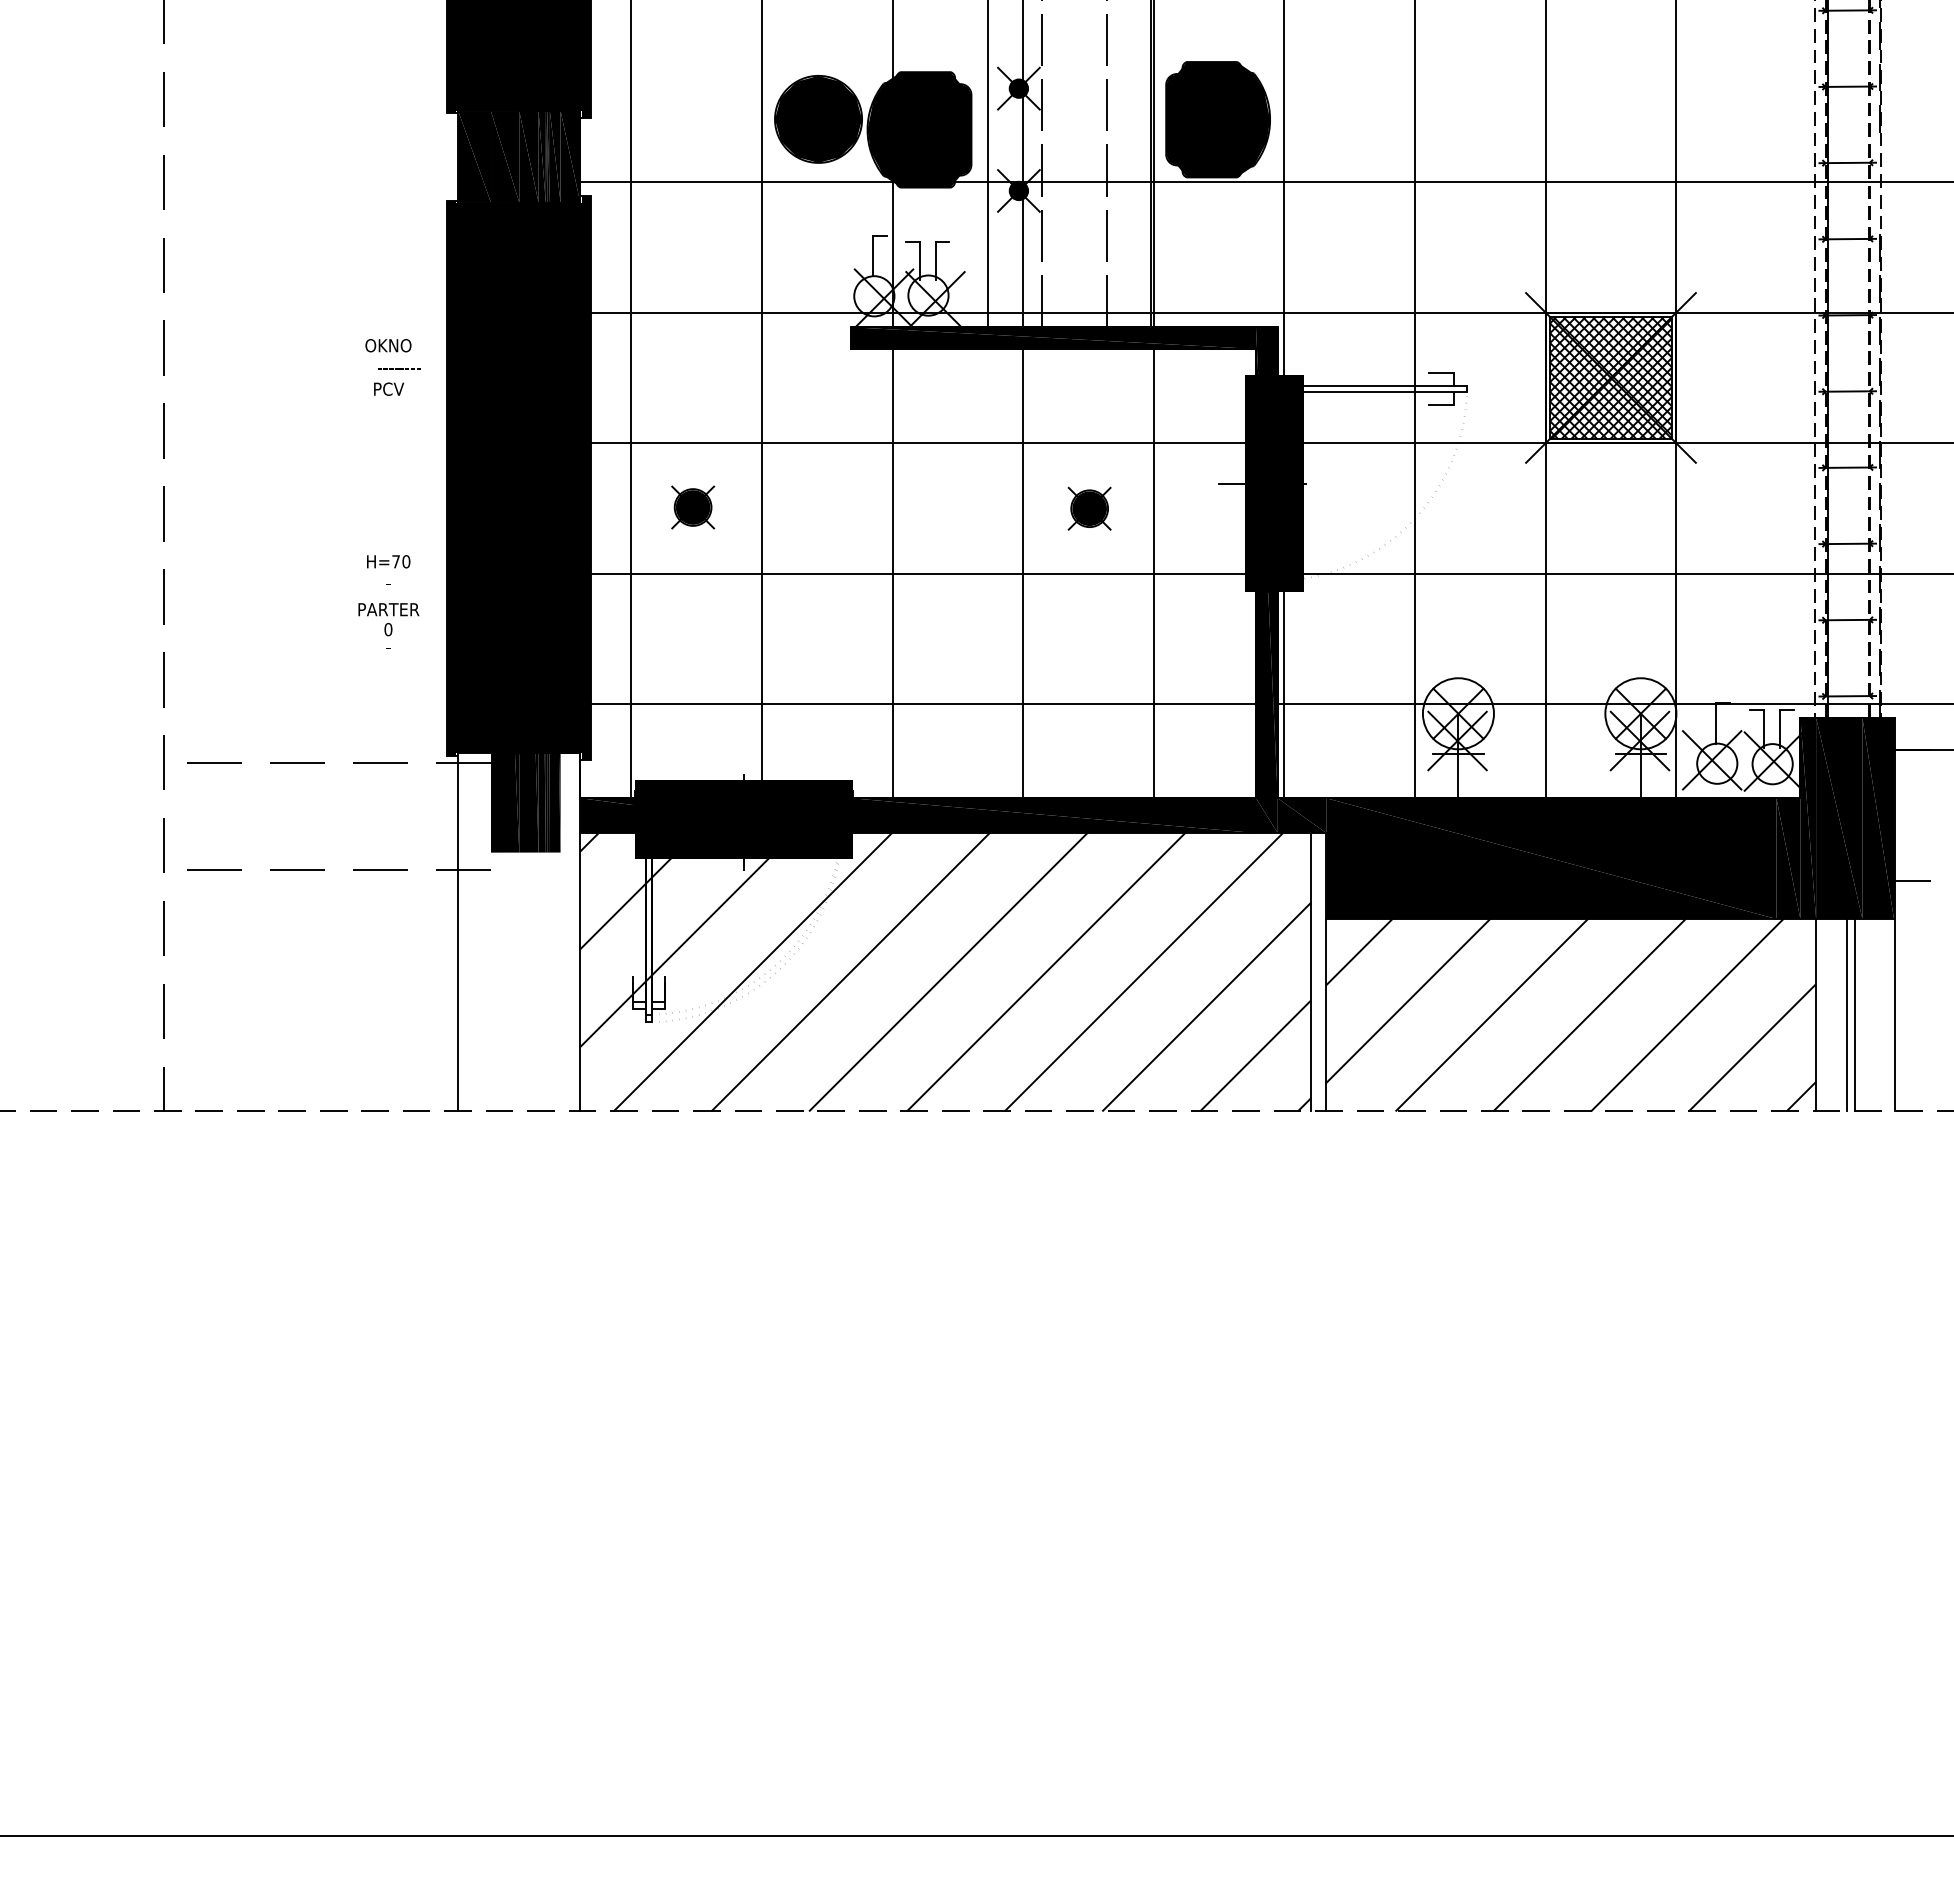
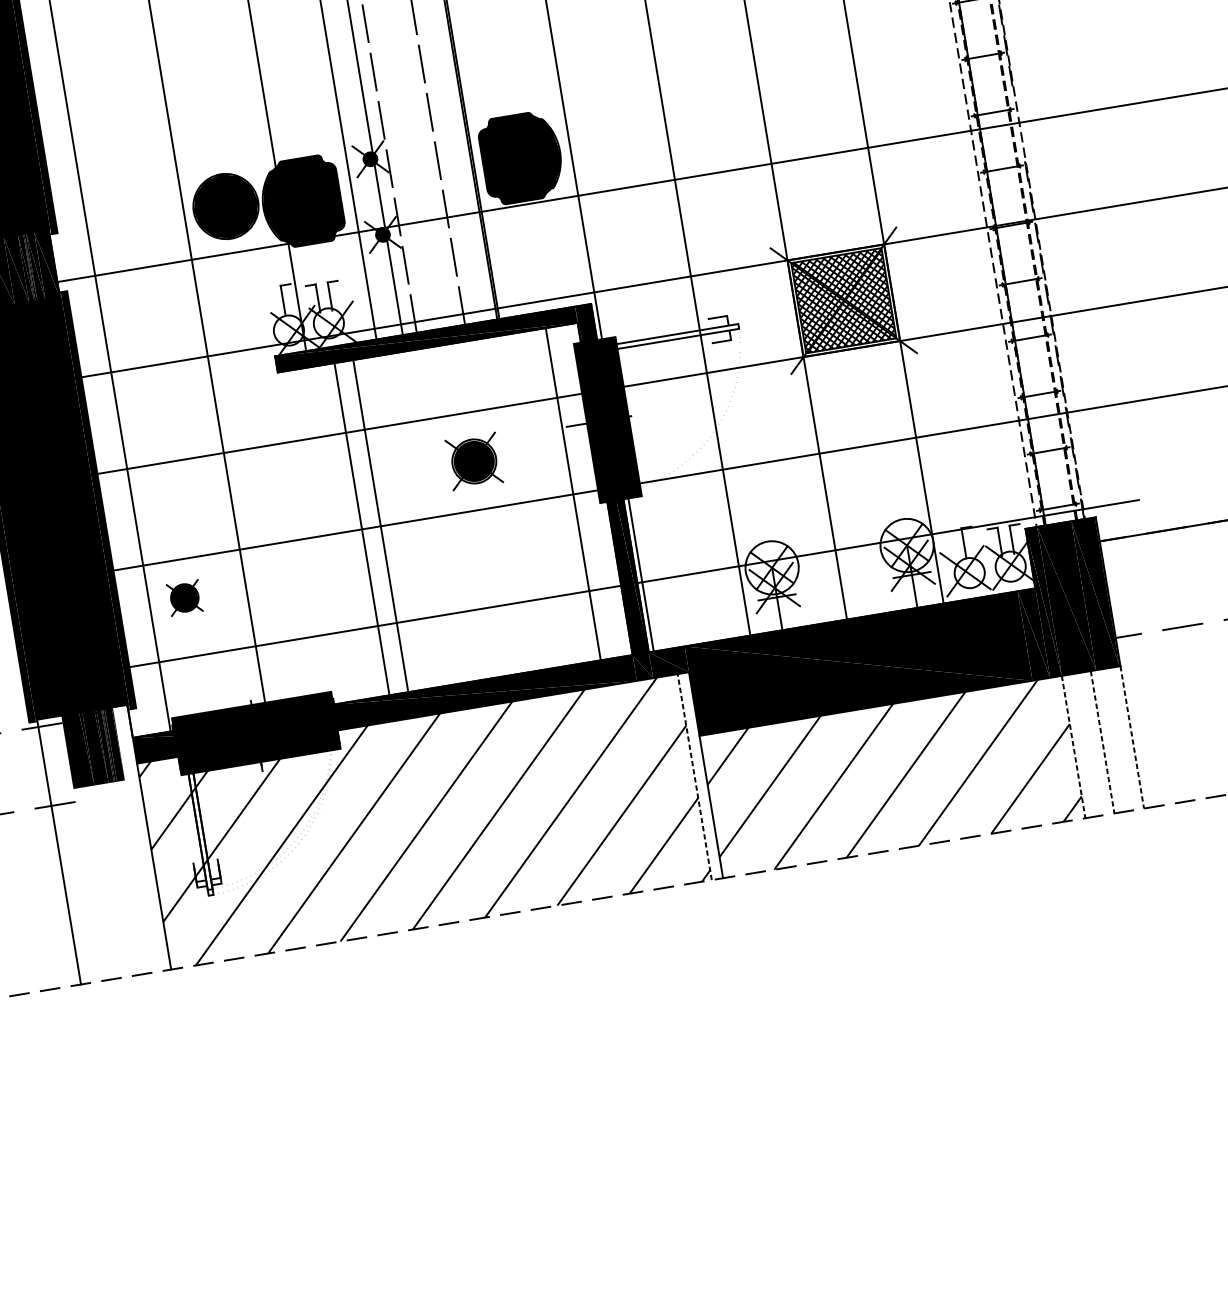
part: (693, 507) -> (185, 597), moved
part: (1089, 508) -> (474, 461), size x1.6
line: (892, 573) -> (380, 526), moved
line: (1023, 573) -> (362, 529), moved
line: (1153, 573) -> (573, 494), moved
line: (1311, 971) -> (694, 776), solid -> dashed
line: (1816, 1015) -> (1073, 747), solid -> dashed
line: (1846, 1015) -> (1096, 743), removed
line: (1855, 1015) -> (1102, 742), solid -> dashed
line: (1895, 1015) -> (1132, 737), solid -> dashed

